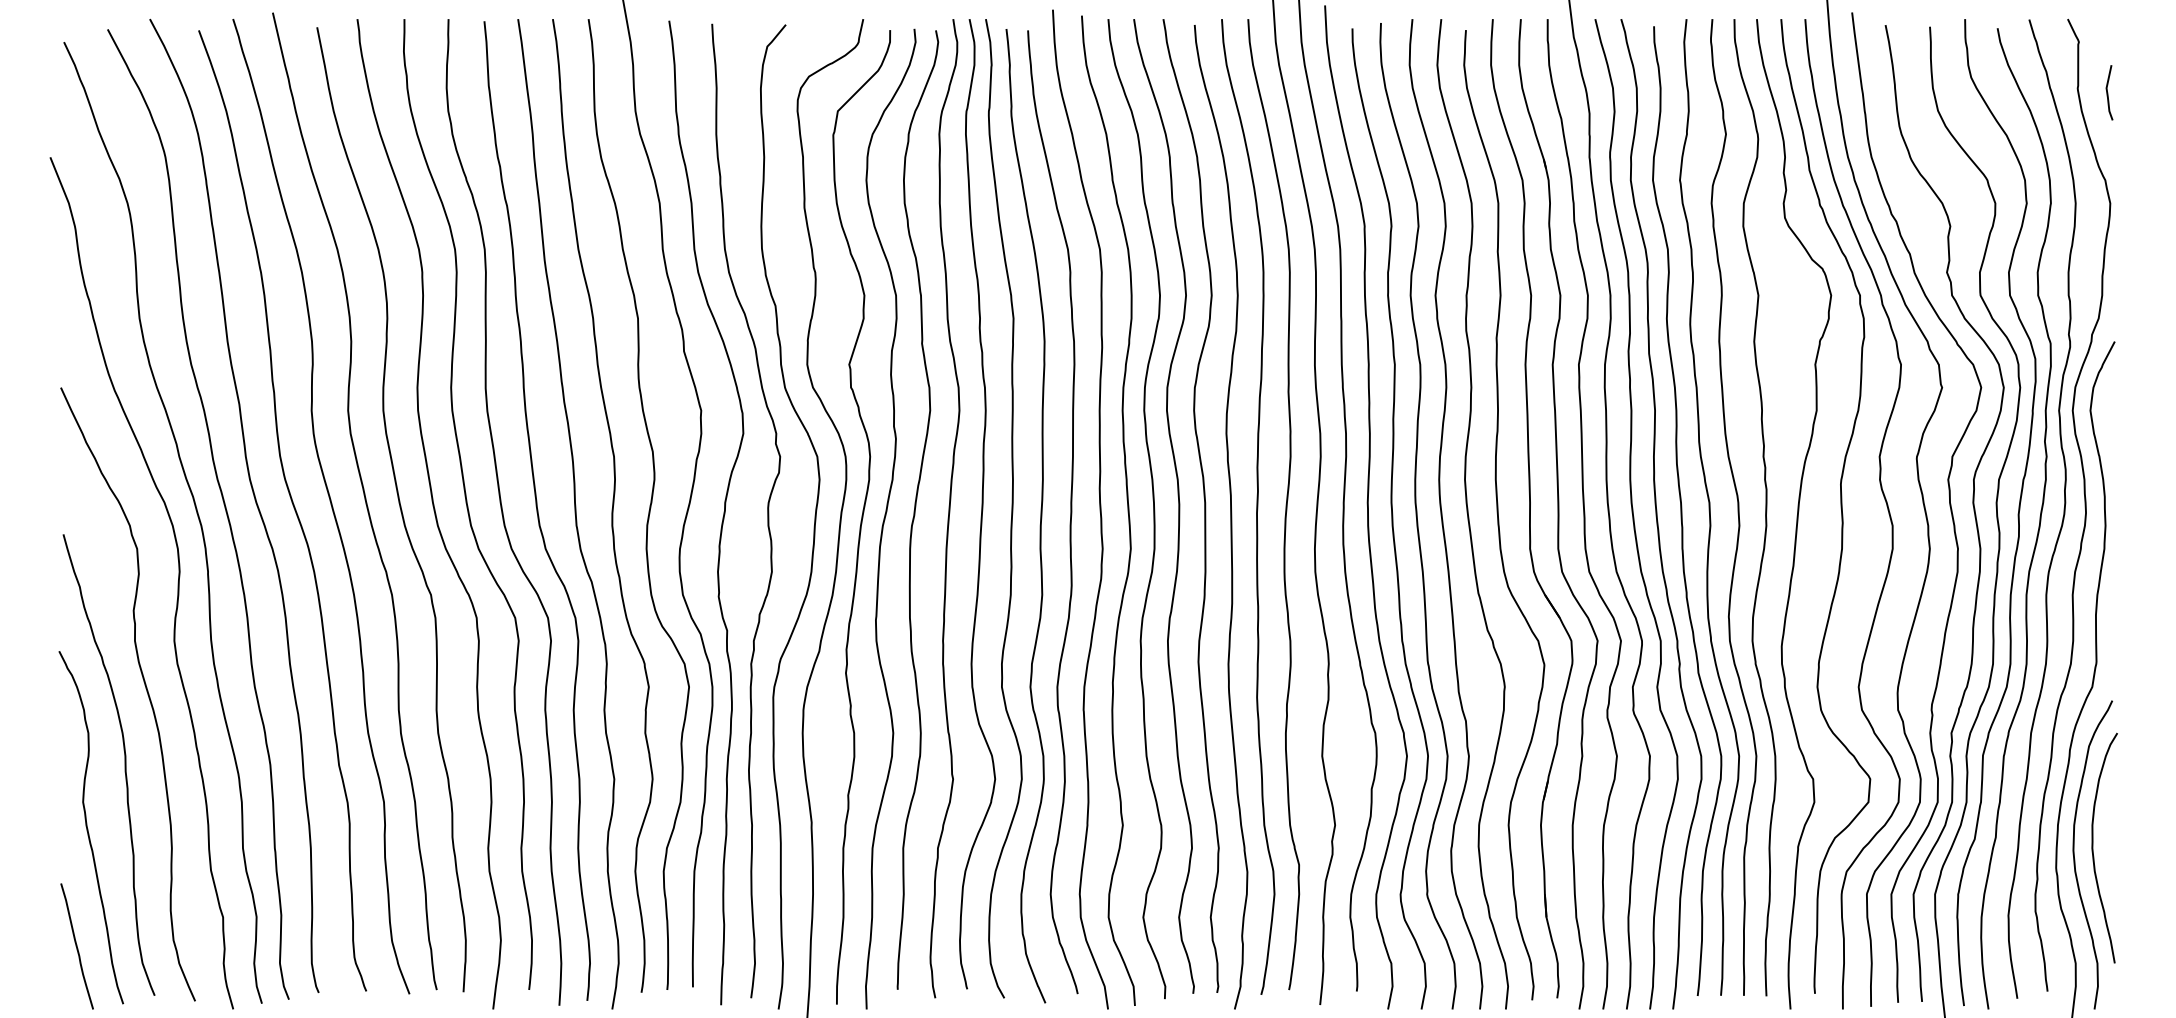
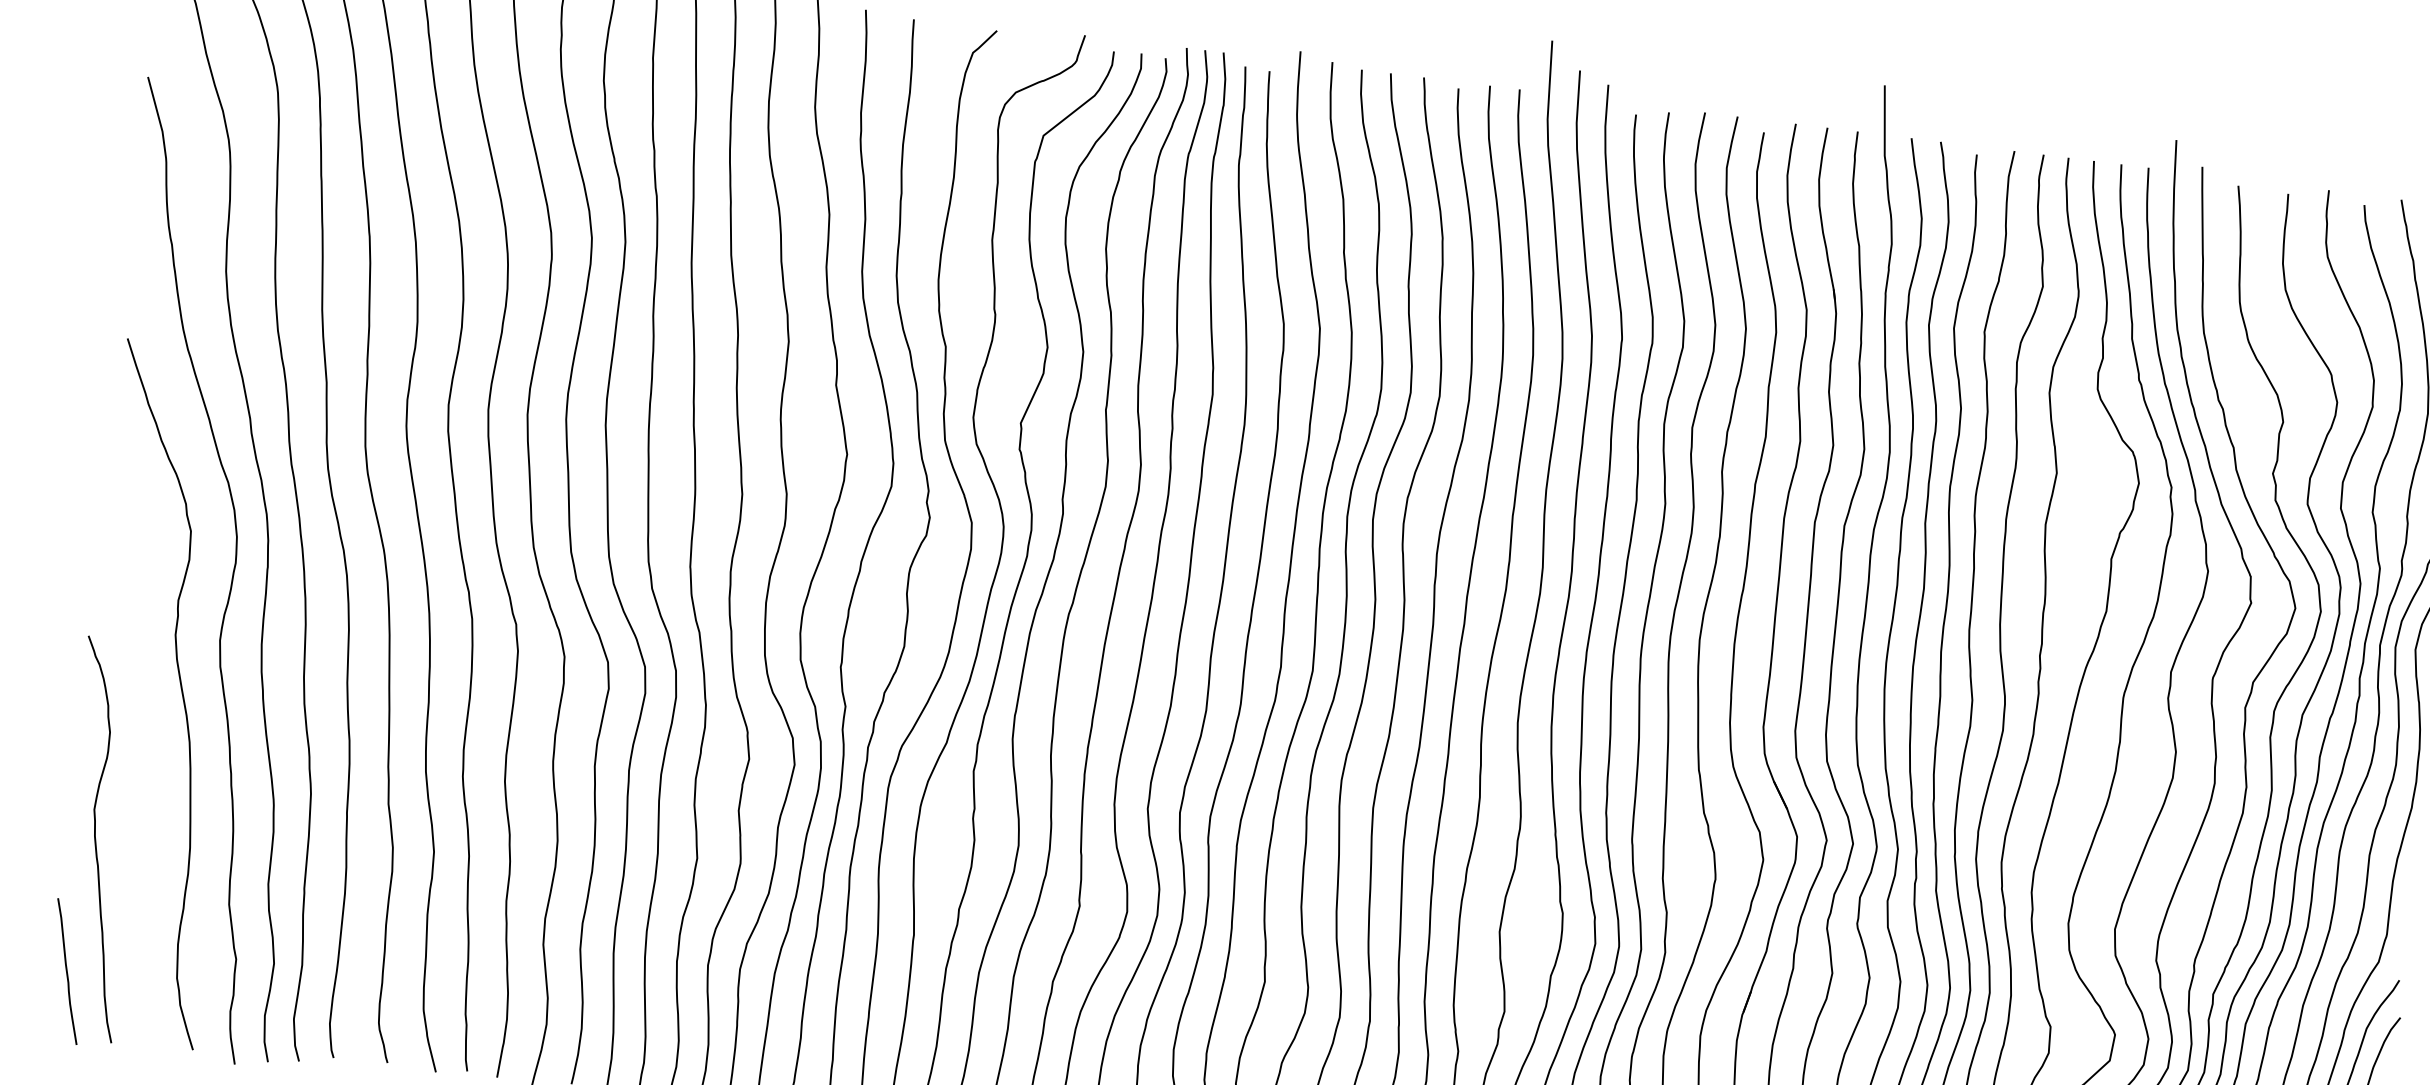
curve: (124, 764) -> (146, 772), removed

